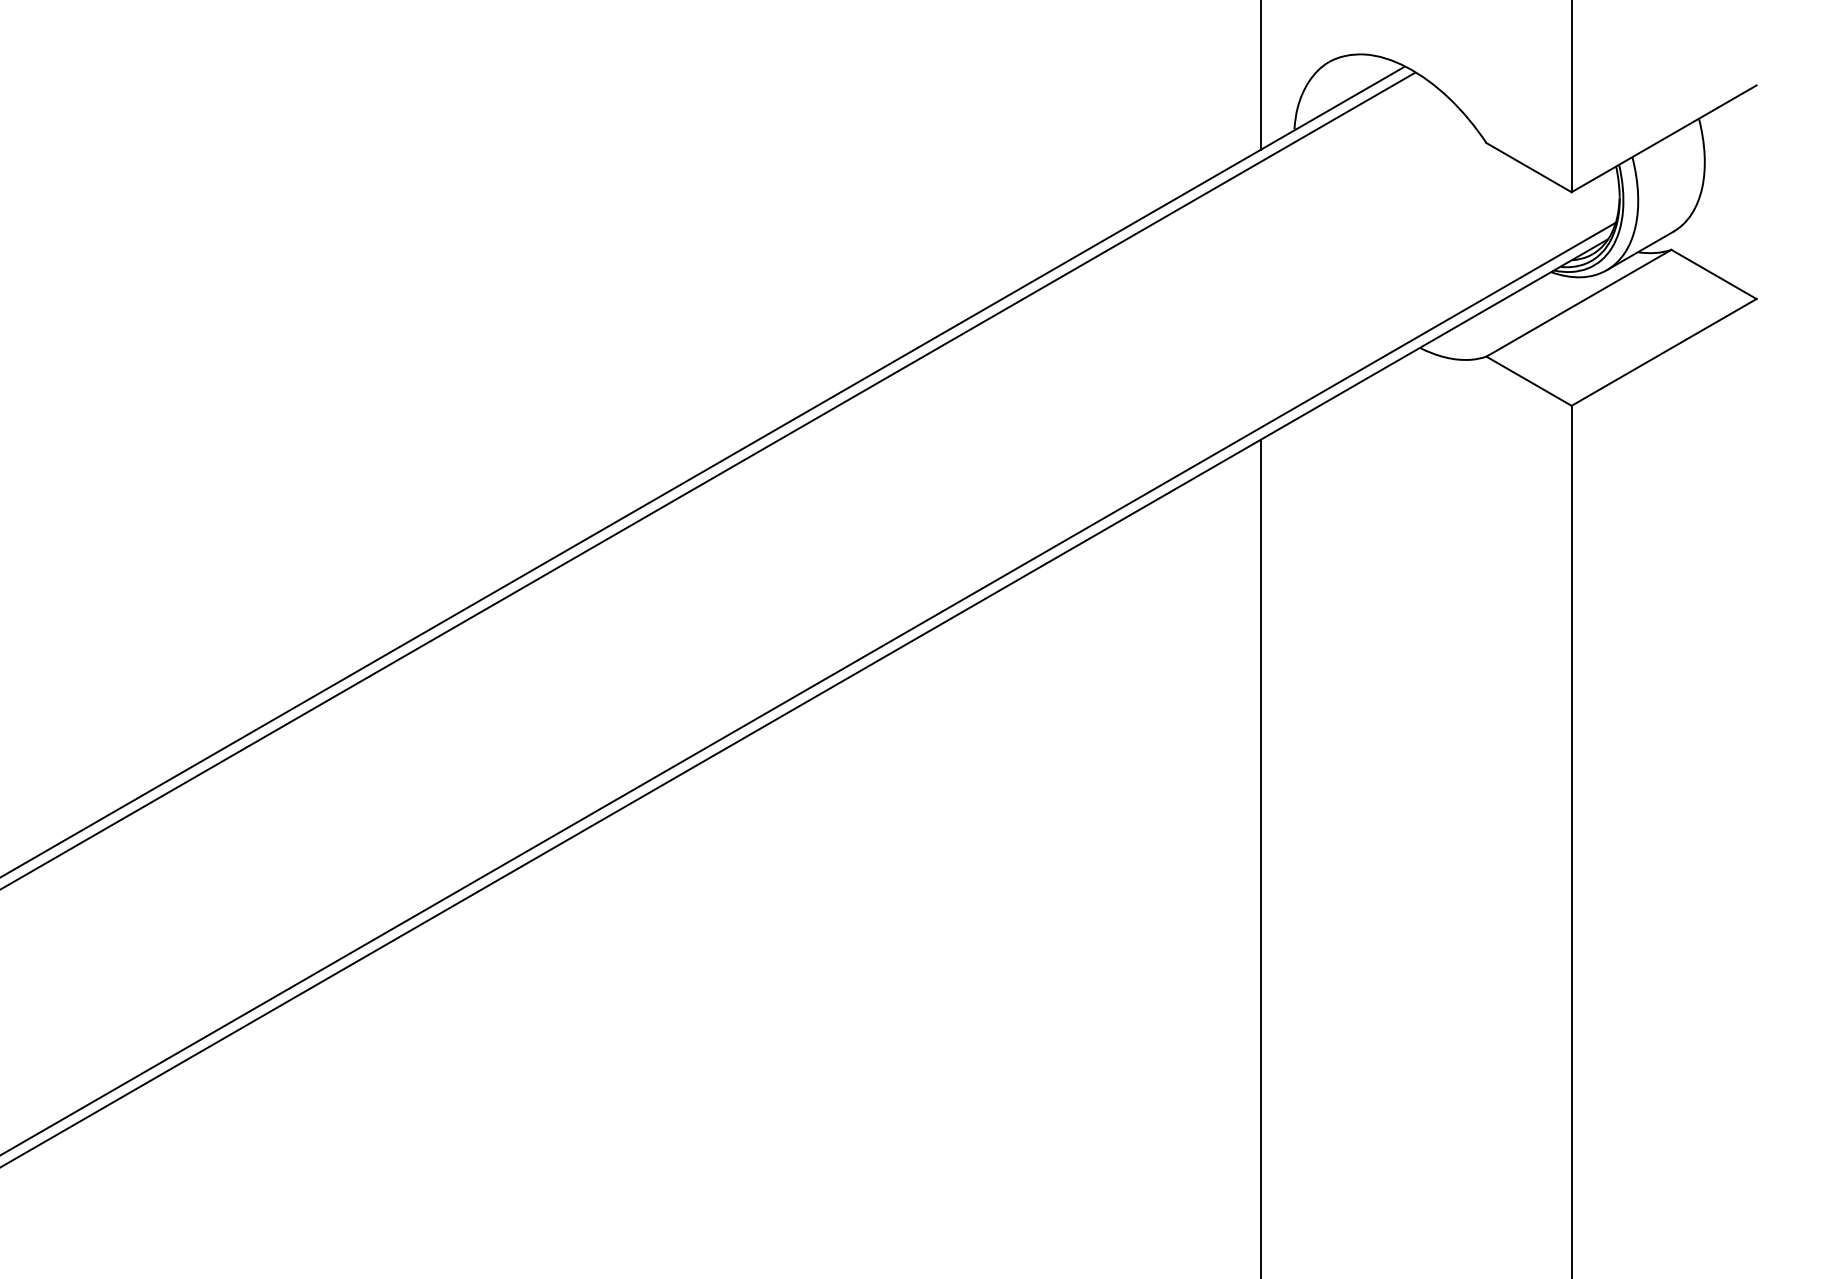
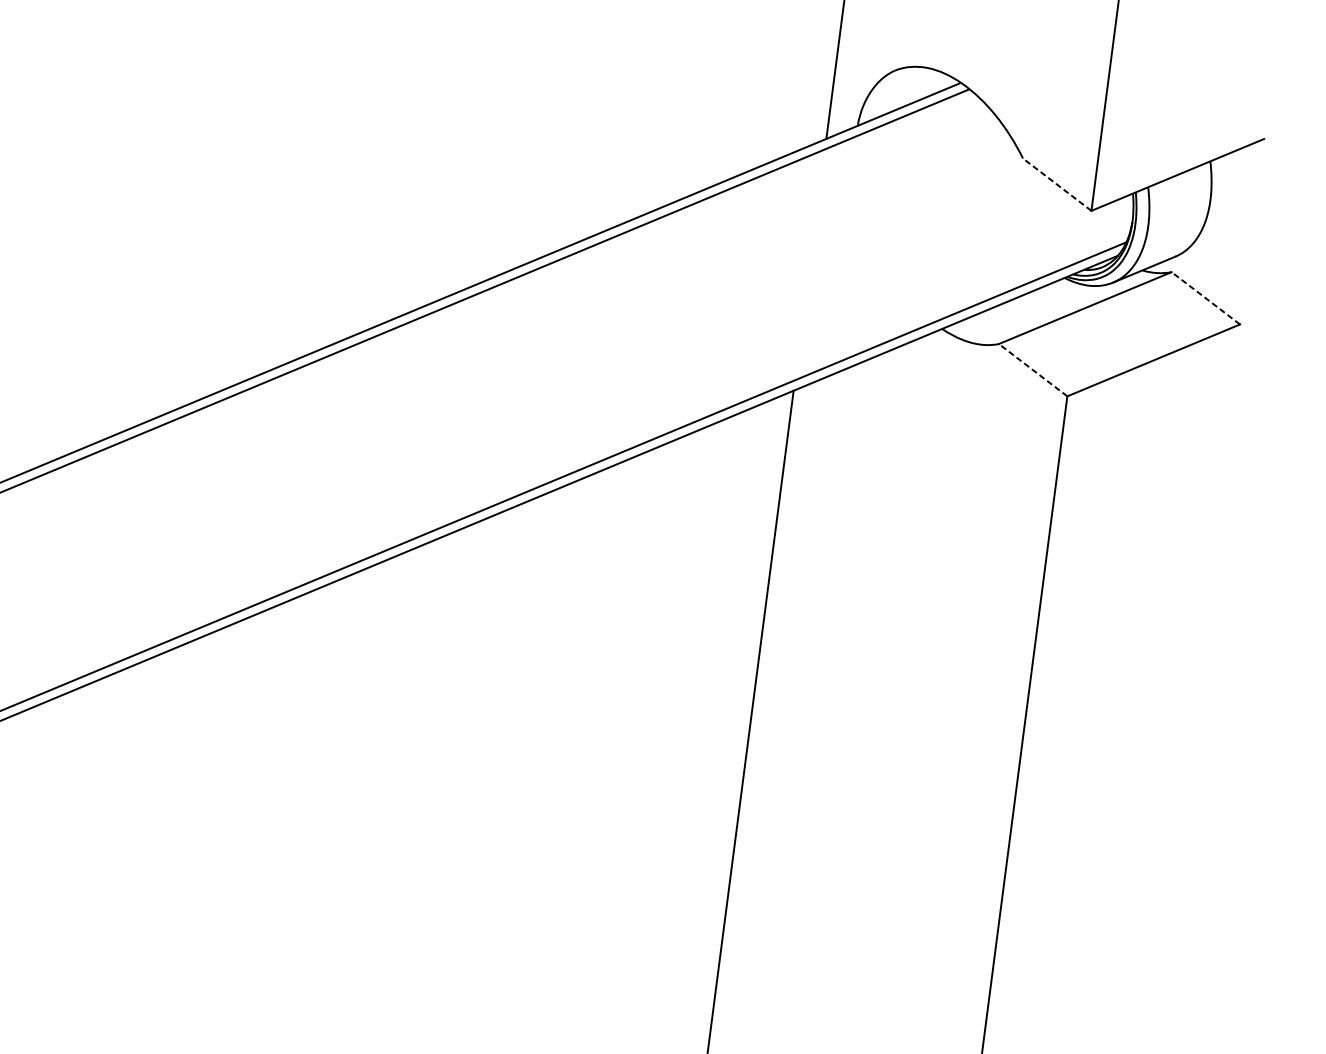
line: (1528, 167) -> (1056, 184), solid -> dashed
line: (1713, 274) -> (1205, 298), solid -> dashed
line: (1528, 380) -> (1032, 369), solid -> dashed

